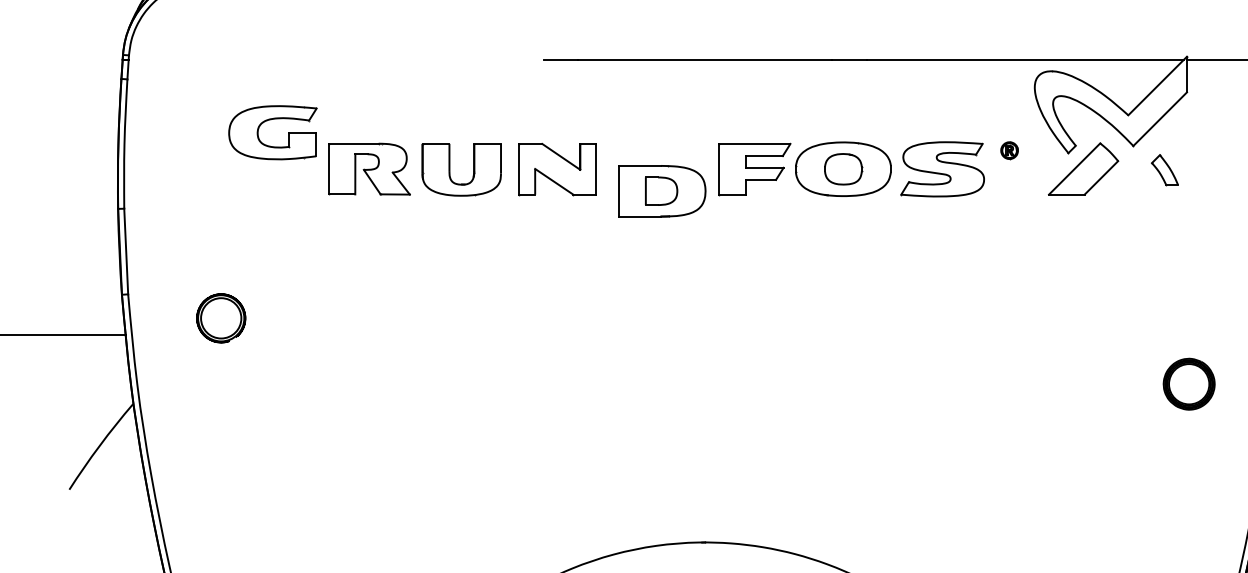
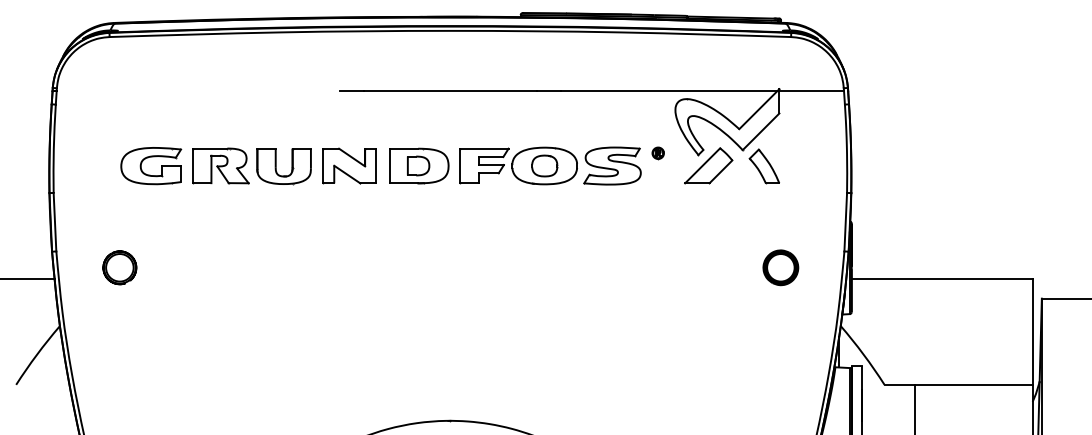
part: (271, 145) -> (150, 174), moved
part: (1163, 169) -> (763, 166), size x1.67
part: (662, 190) -> (419, 165), moved
part: (1188, 383) -> (780, 267), moved

